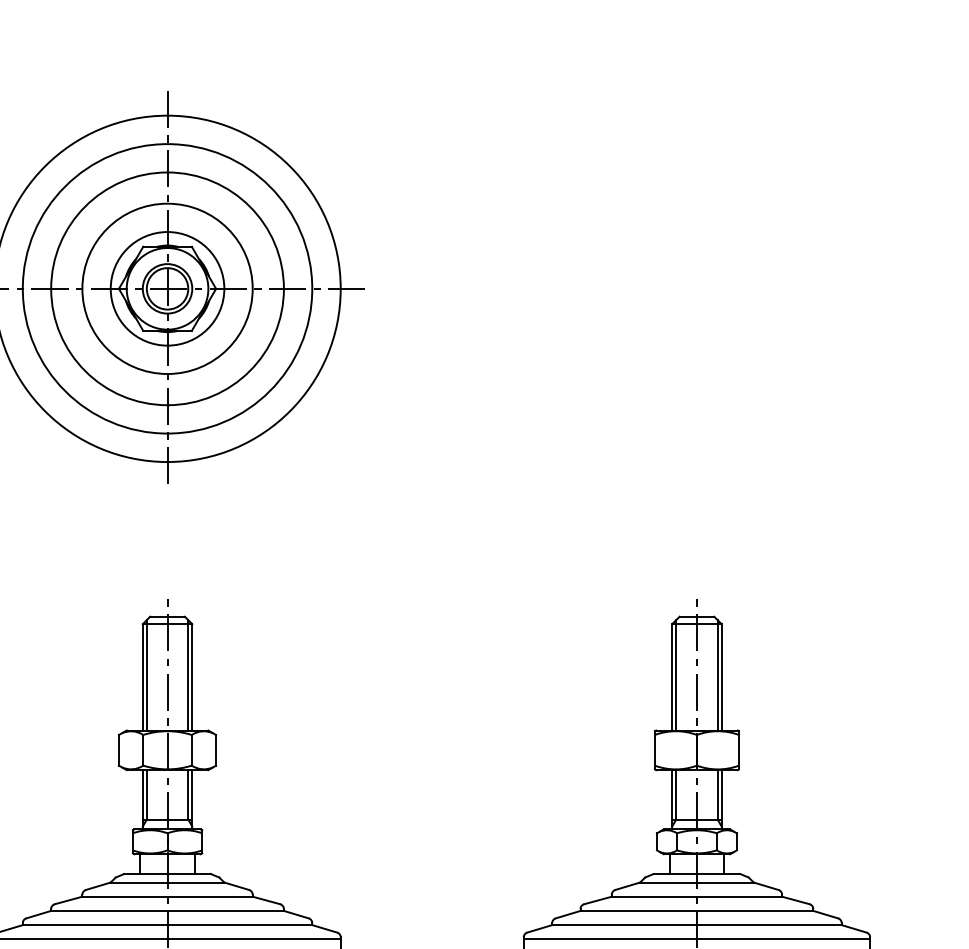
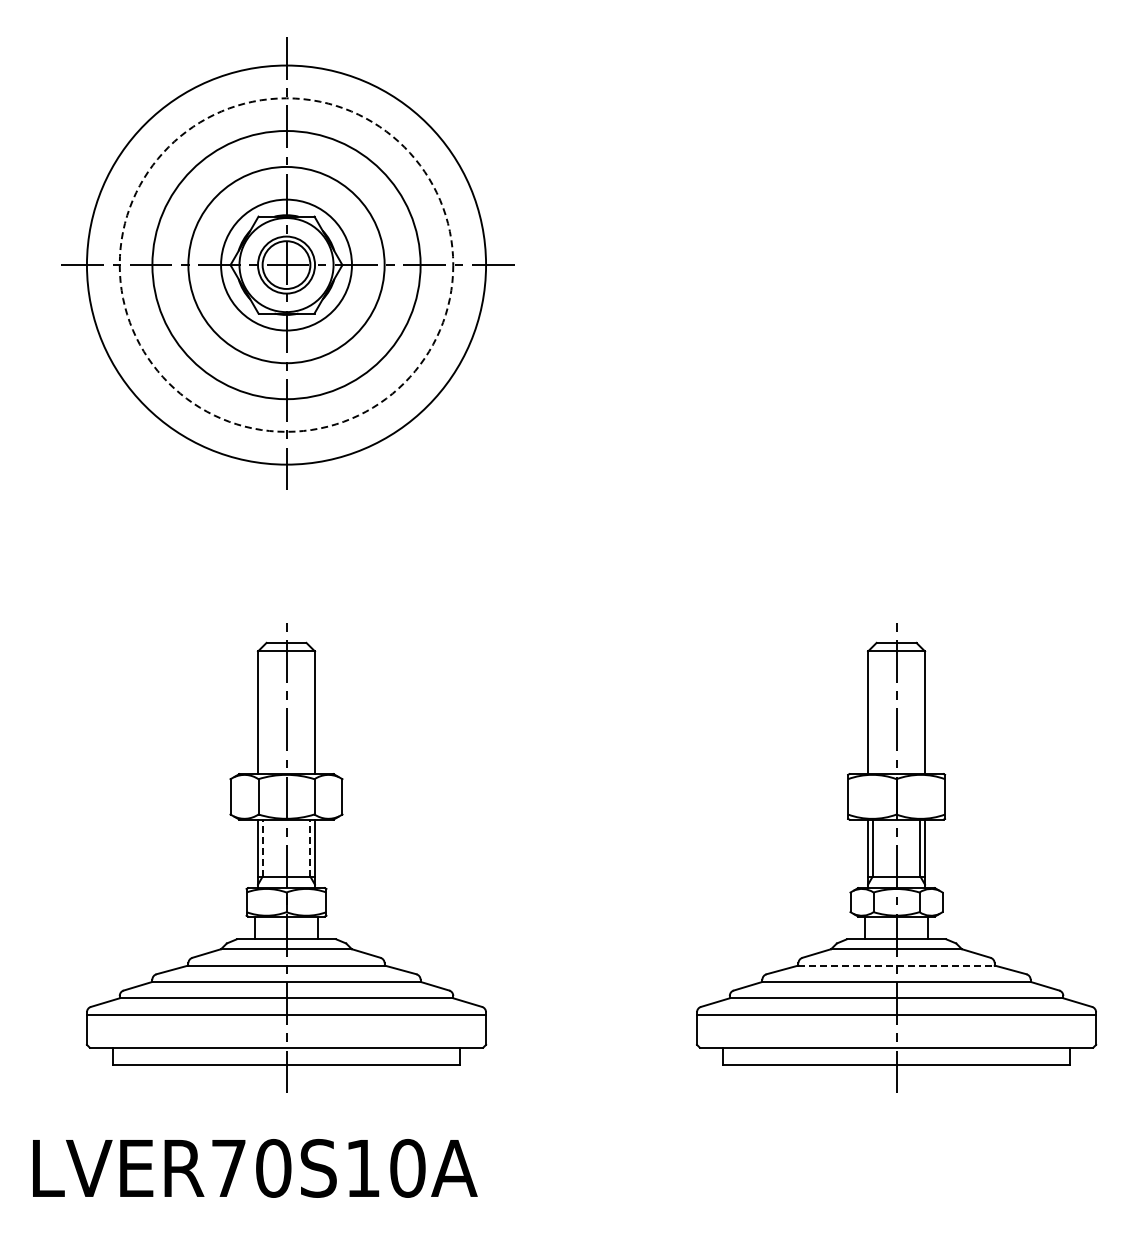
circle: (167, 288) -> (286, 264), solid -> dashed
line: (146, 675) -> (262, 710), removed
line: (188, 675) -> (310, 710), removed
line: (676, 675) -> (872, 710), removed
line: (717, 675) -> (920, 710), removed
line: (146, 795) -> (262, 848), solid -> dashed
line: (188, 795) -> (310, 848), solid -> dashed
line: (697, 896) -> (897, 965), solid -> dashed

